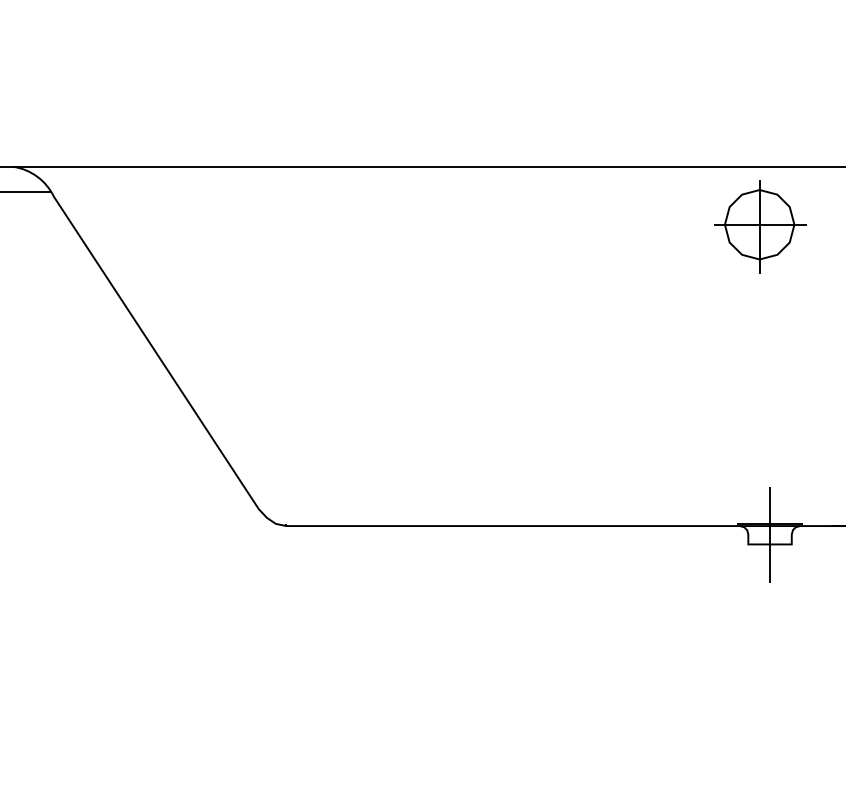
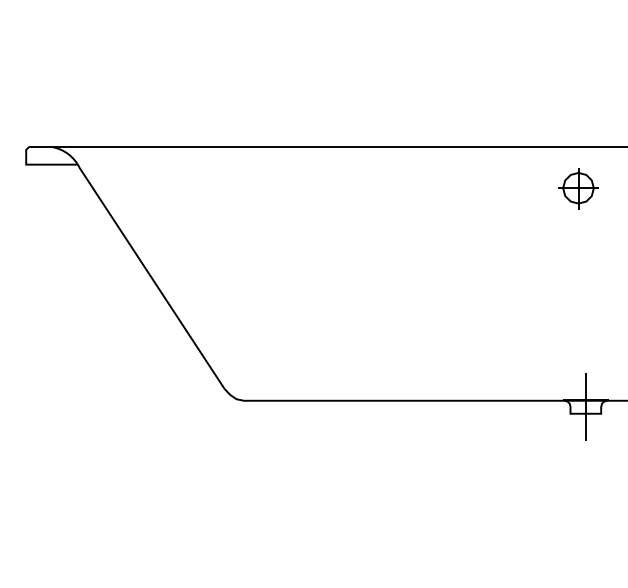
part: (759, 225) -> (578, 188), size x0.62

